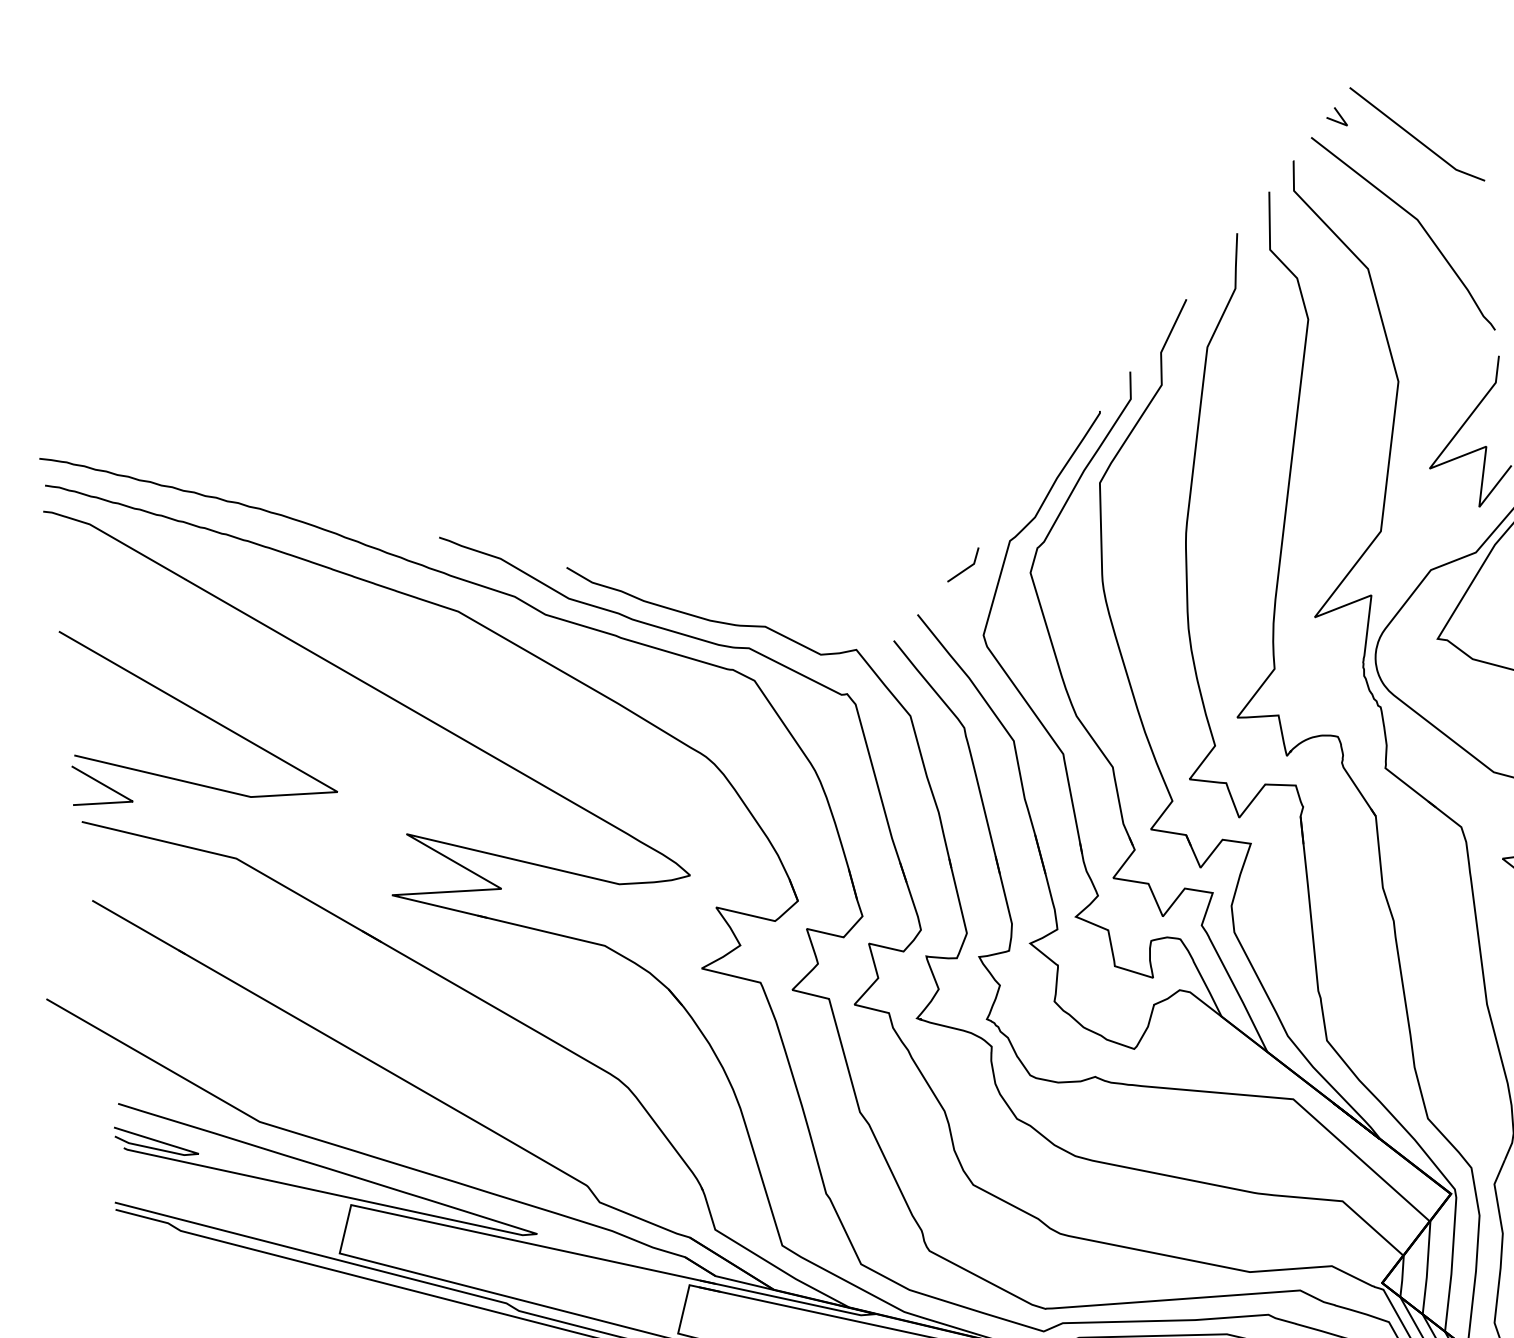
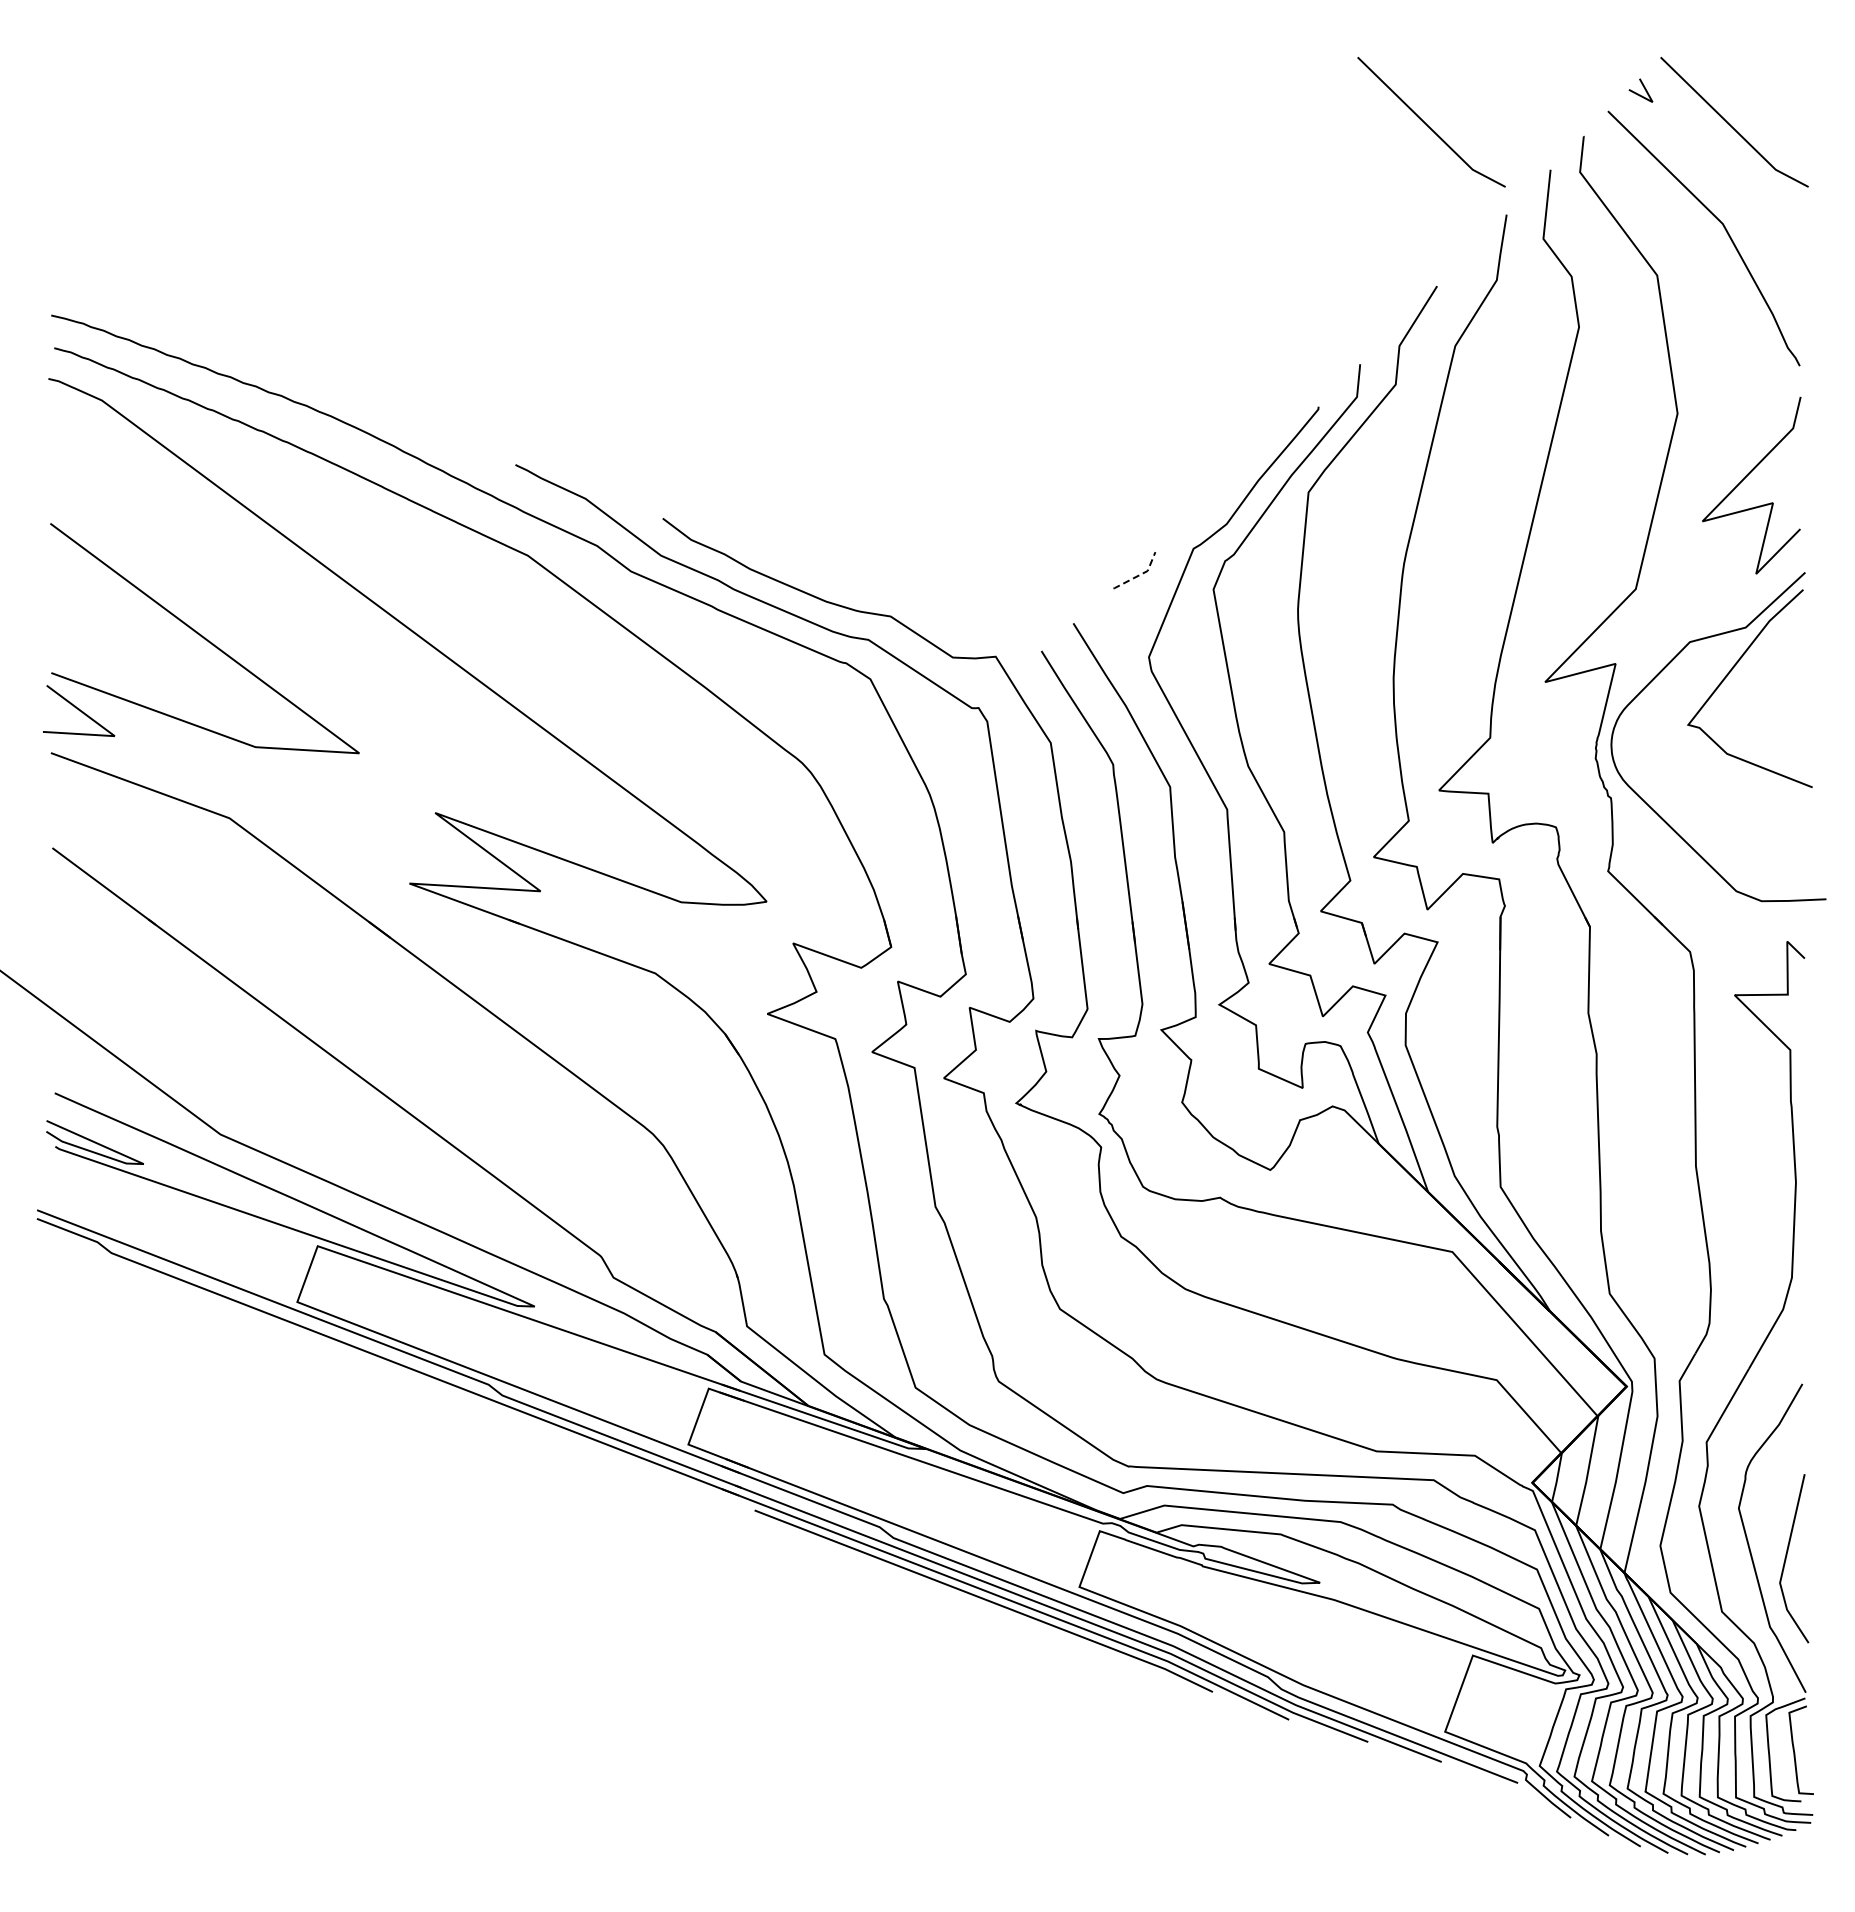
curve: (1163, 166) -> (1428, 125), added
line: (967, 568) -> (1139, 575), solid -> dashed

